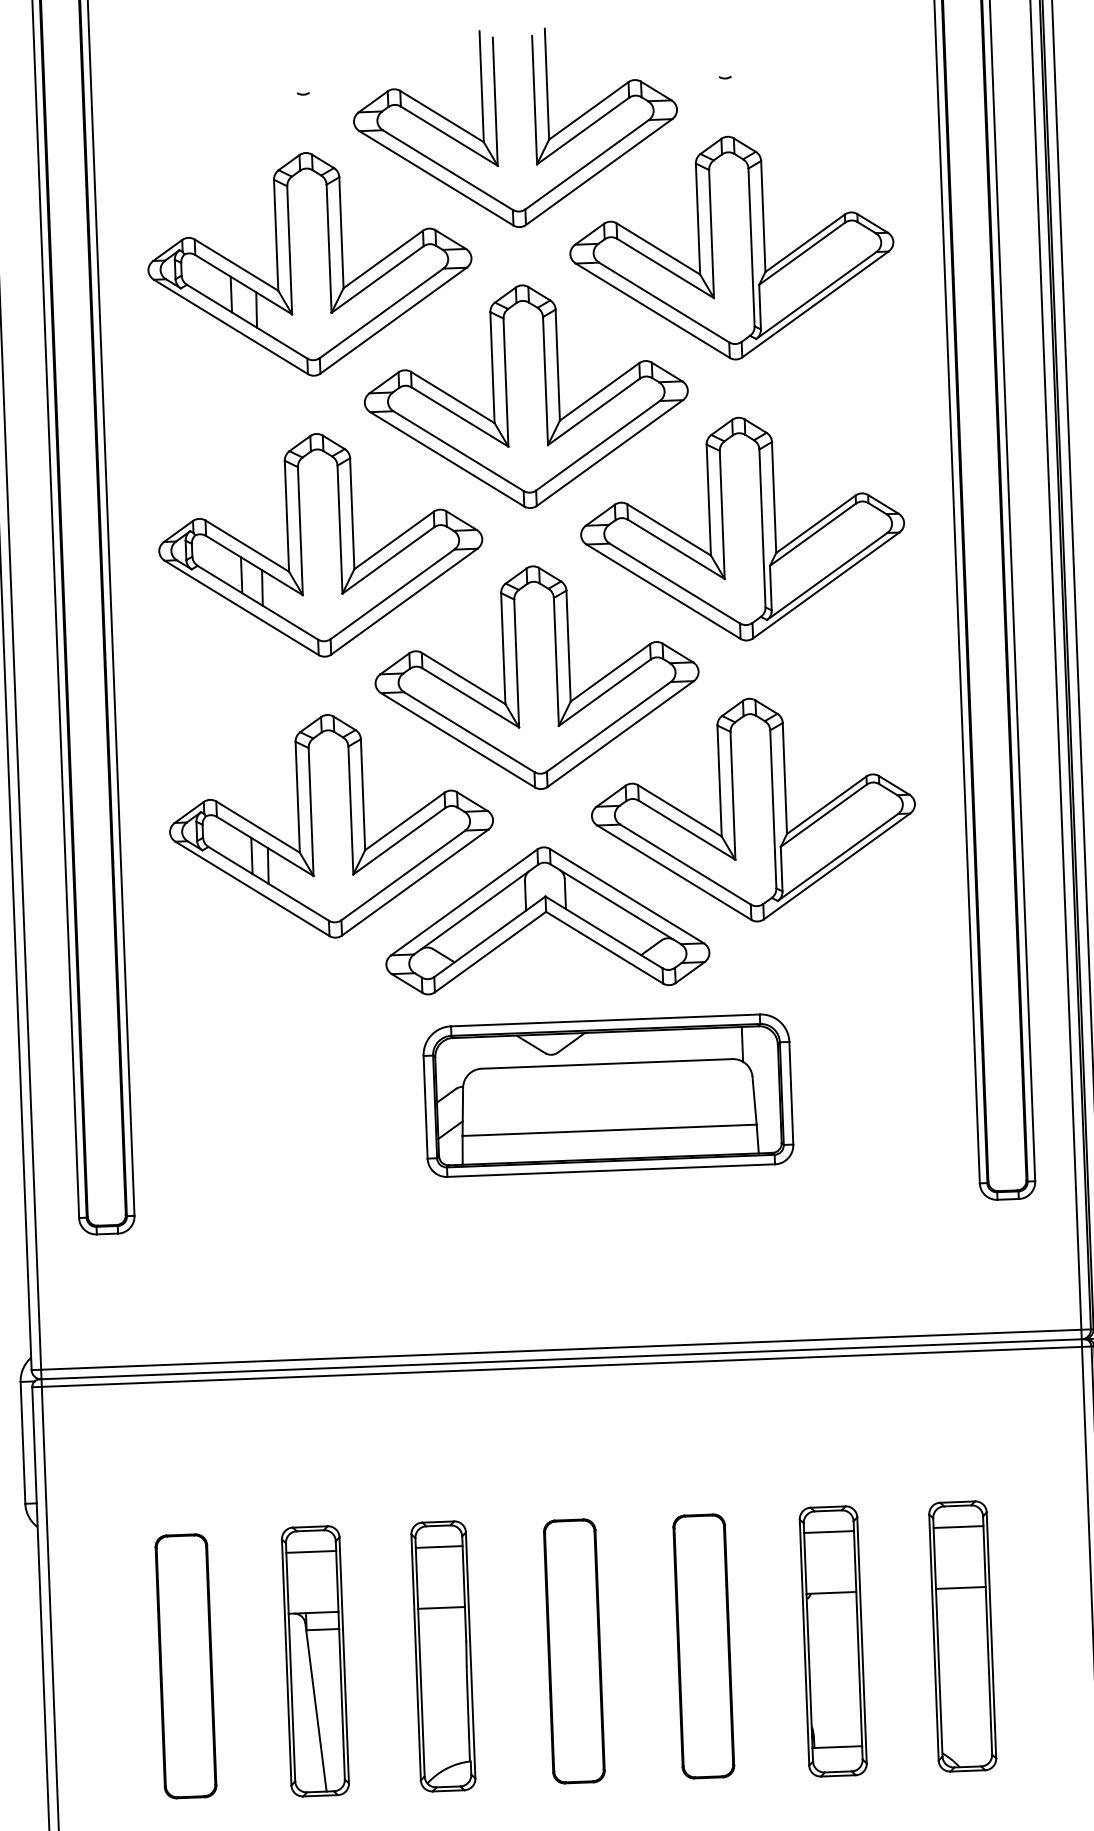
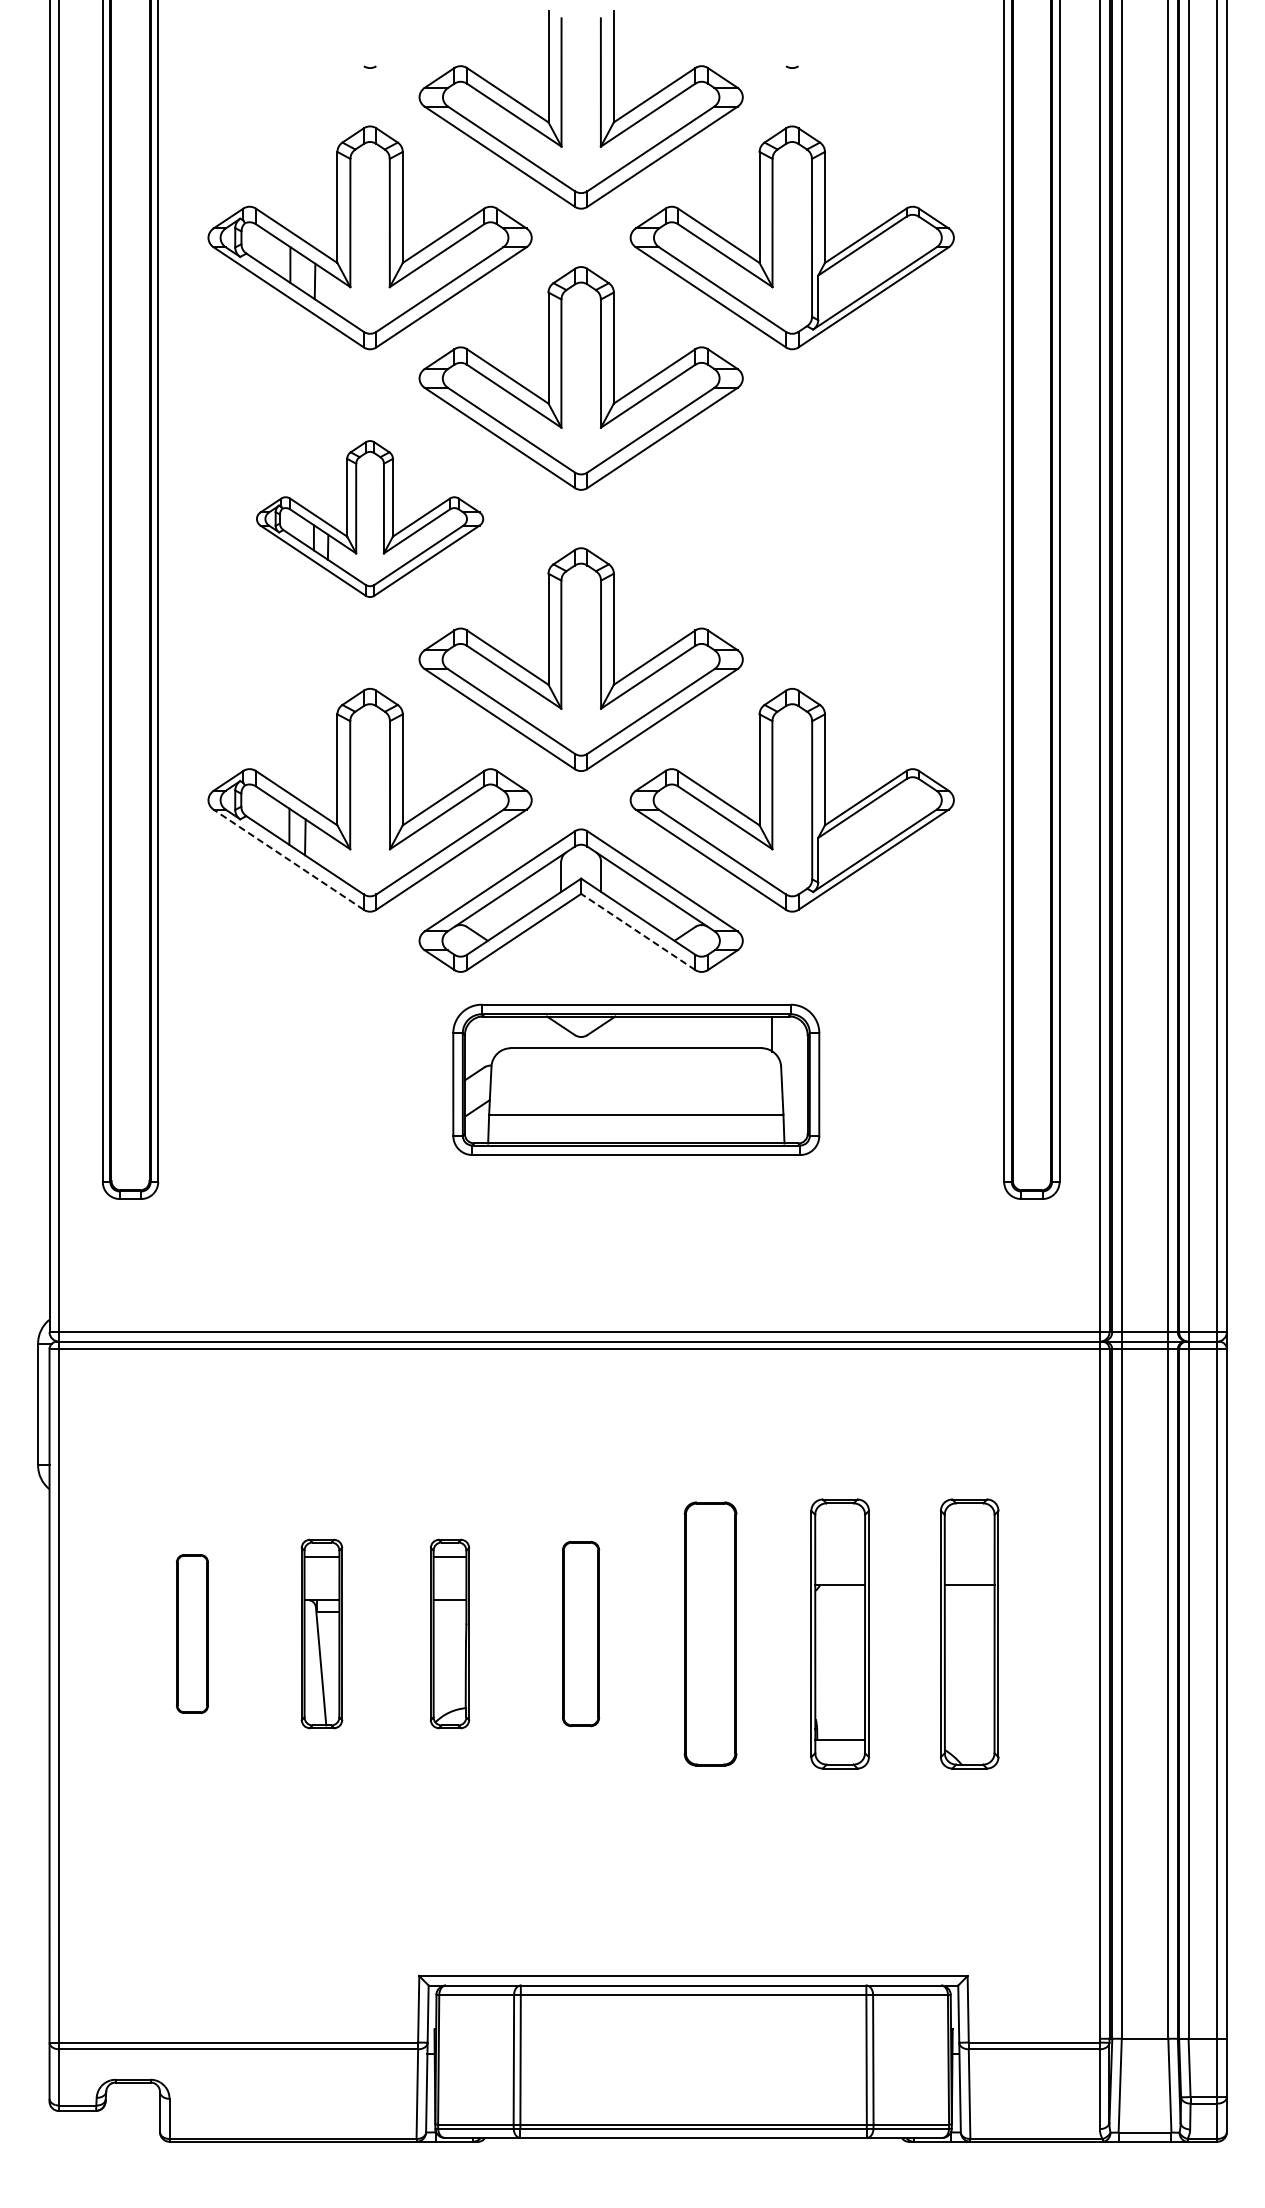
part: (741, 528) -> (791, 518), removed
part: (320, 544) -> (369, 518), size x0.7
line: (252, 888) -> (288, 859), solid -> dashed
line: (604, 948) -> (638, 932), solid -> dashed
line: (958, 1527) -> (969, 1524), removed
line: (829, 1531) -> (840, 1524), removed
part: (573, 1650) -> (580, 1633), size x0.7
part: (442, 1655) -> (449, 1633), size x0.7
part: (314, 1660) -> (321, 1633), size x0.7
part: (186, 1665) -> (192, 1633), size x0.6

